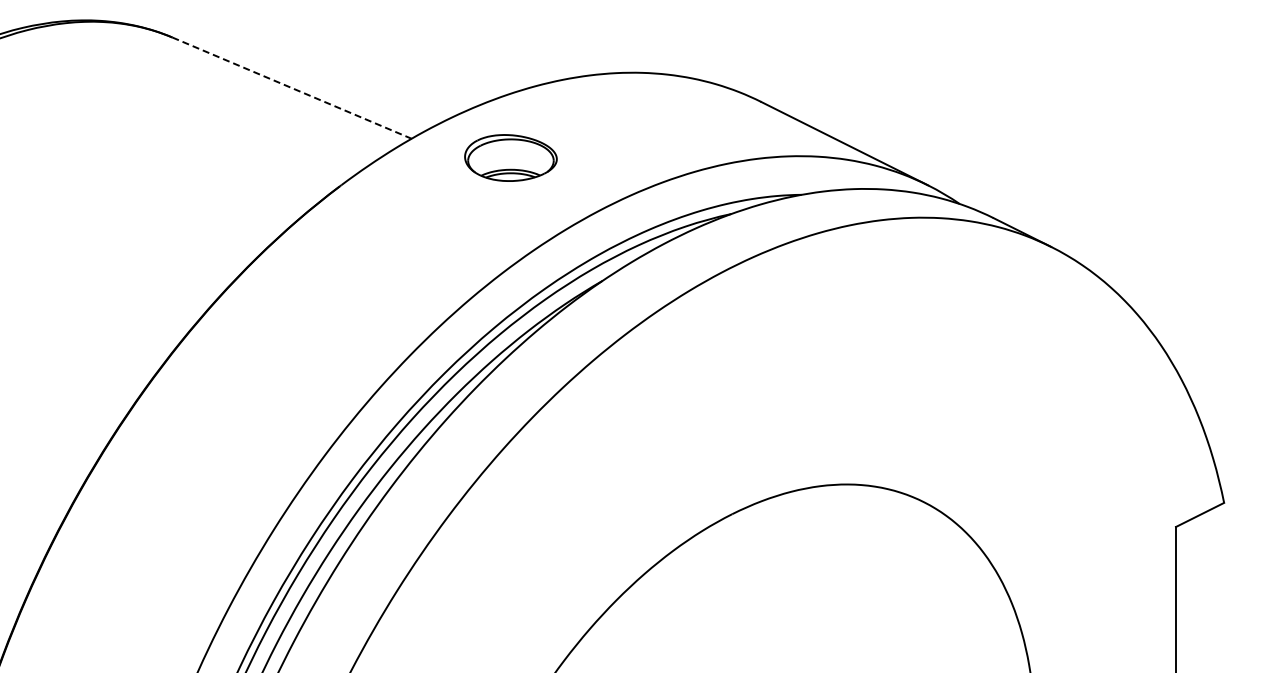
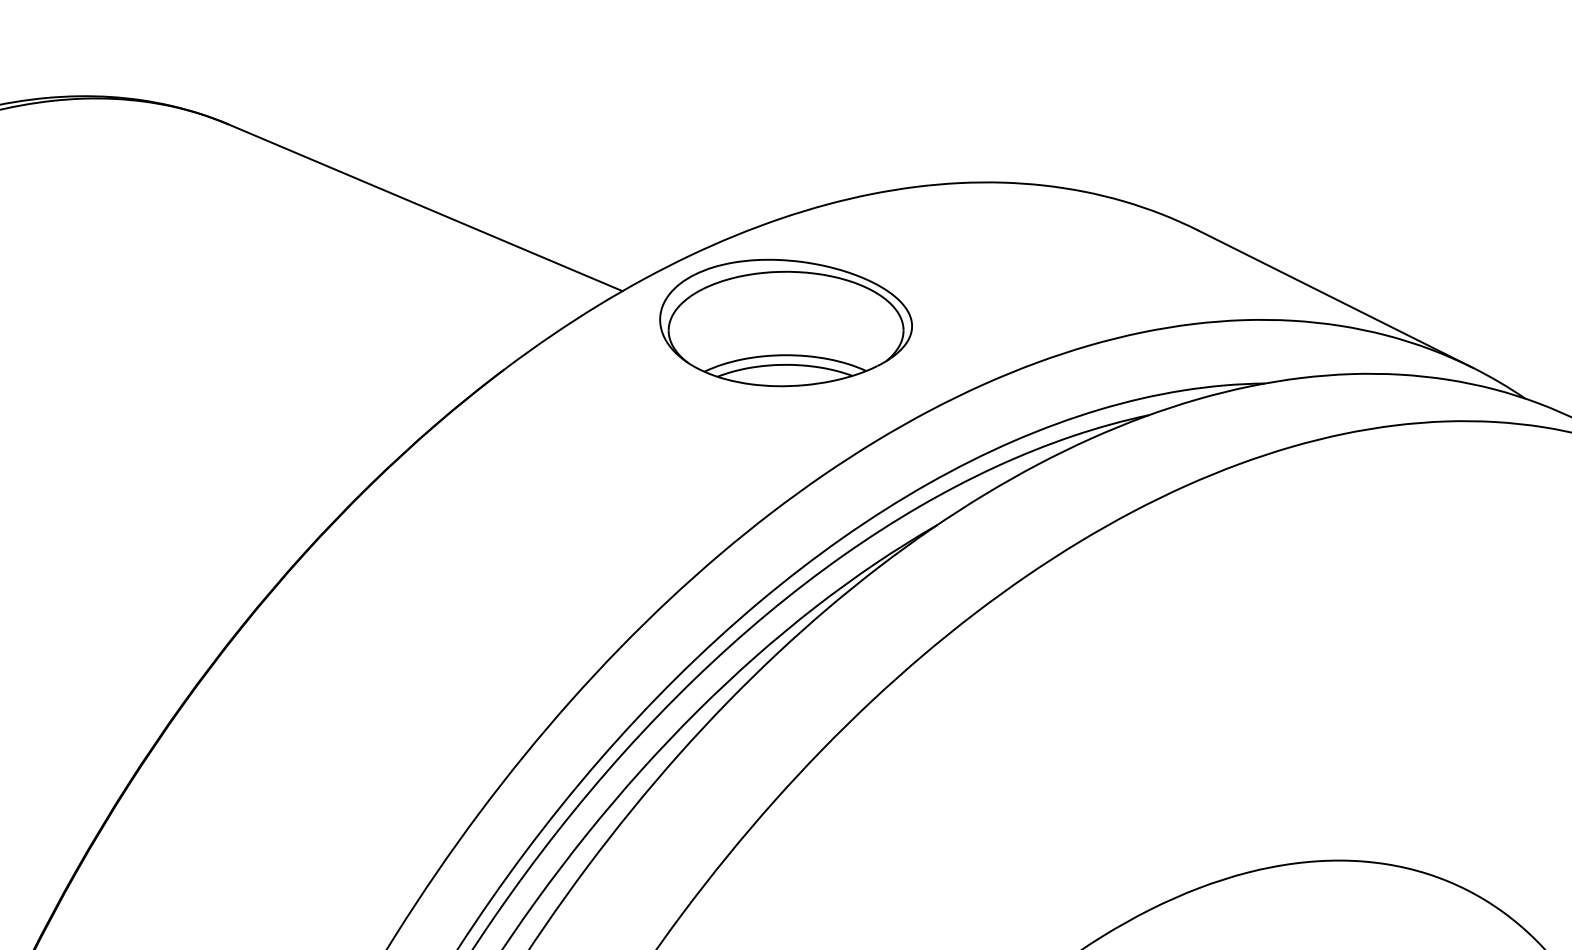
line: (292, 88) -> (426, 208), dashed -> solid
part: (510, 157) -> (785, 322), size x1.67

